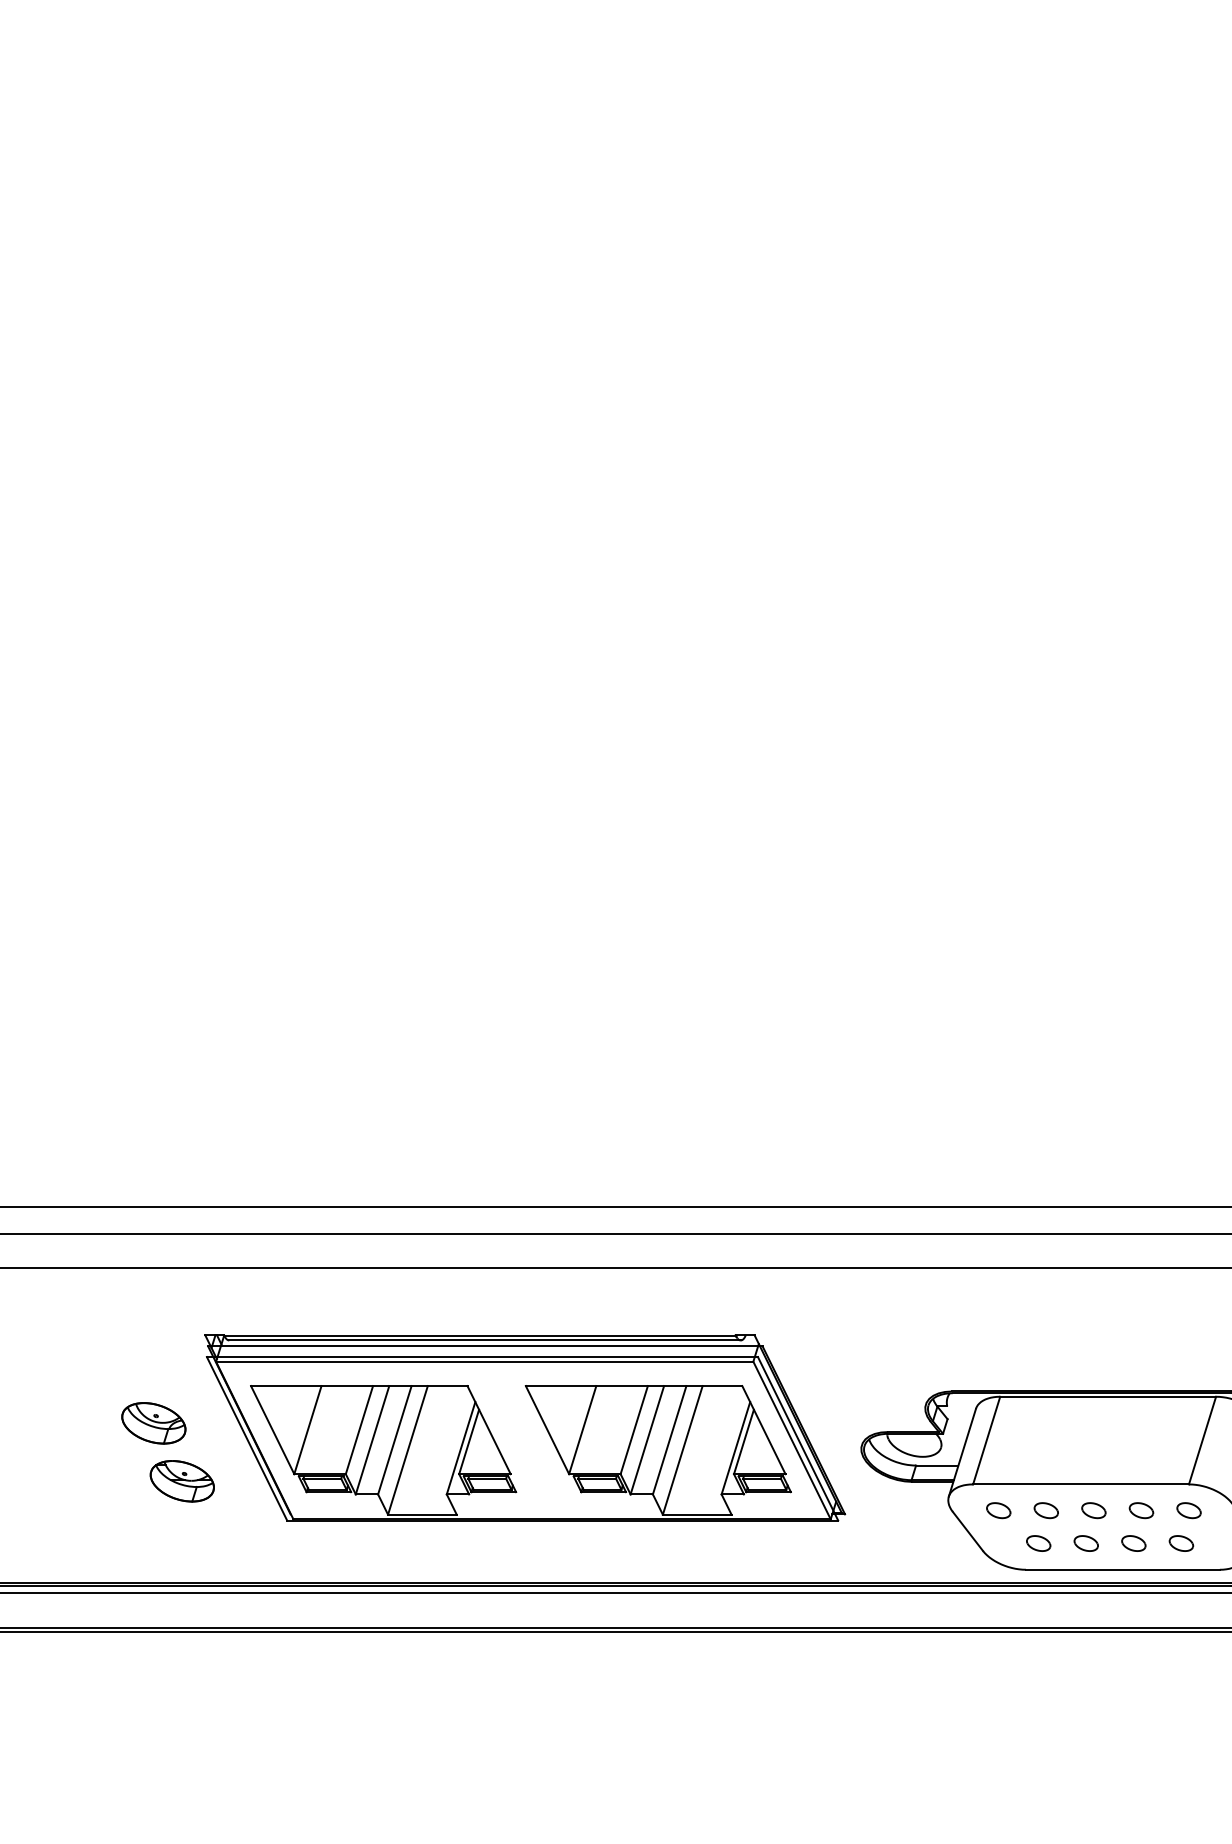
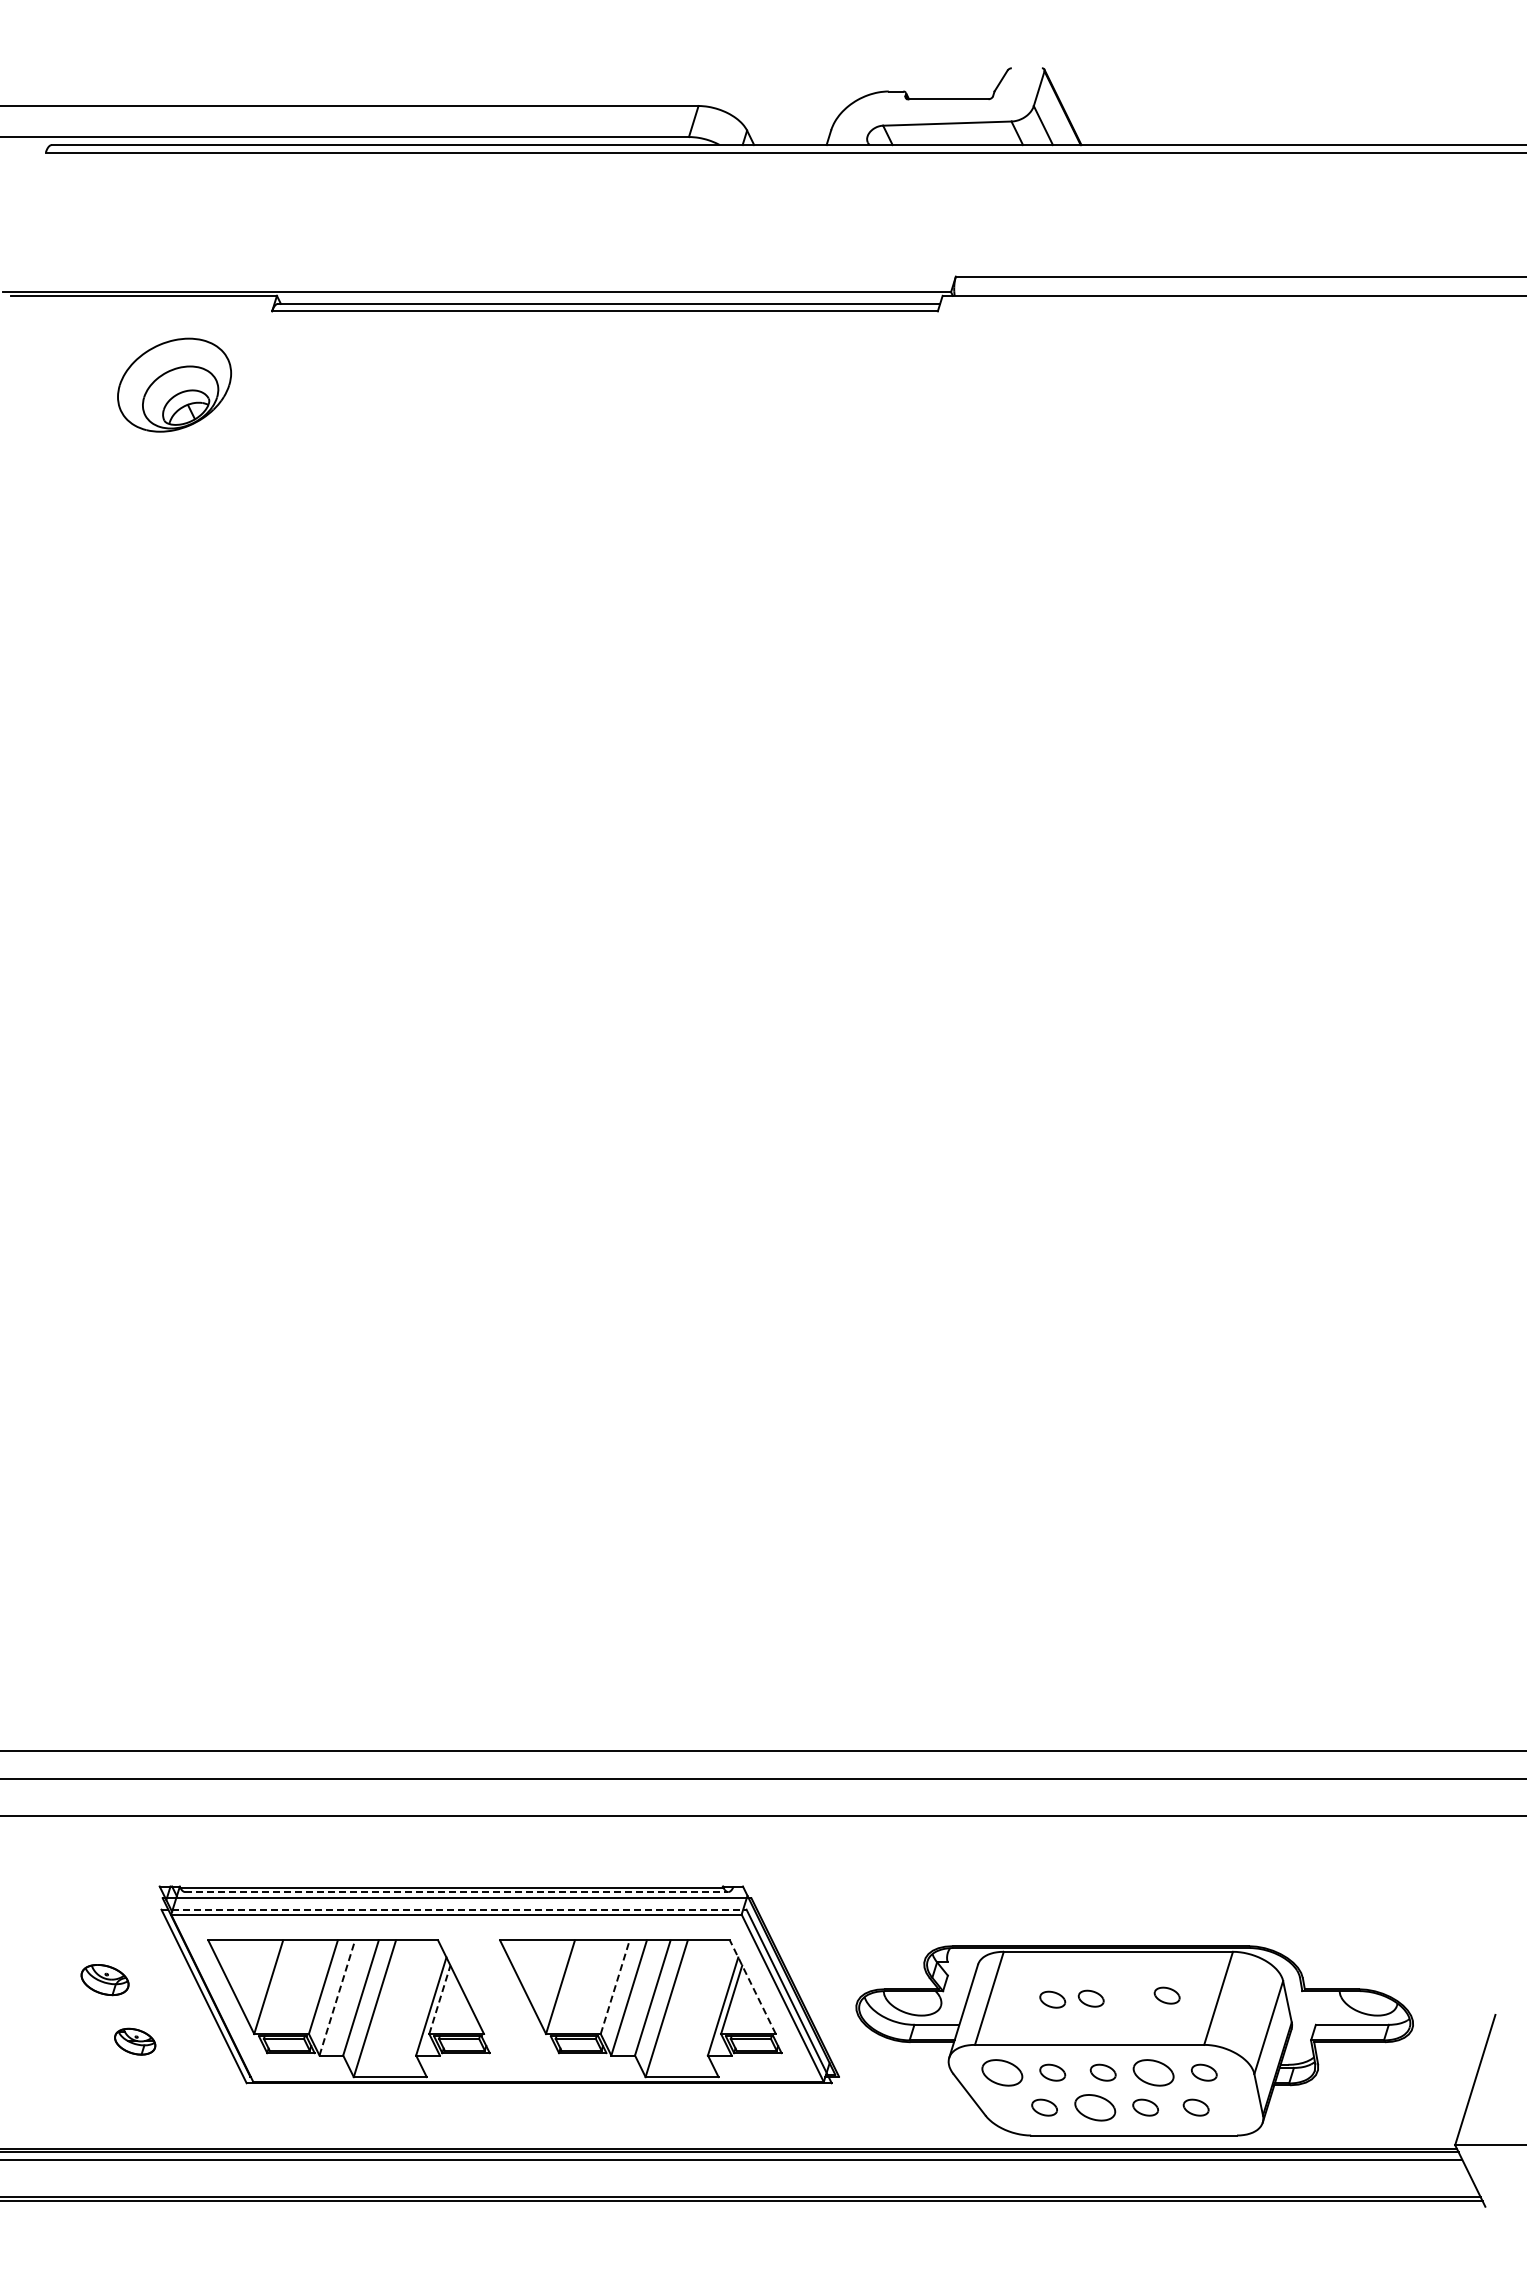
line: (484, 1340) -> (456, 1892), solid -> dashed
line: (482, 1356) -> (454, 1909), solid -> dashed
part: (153, 1422) -> (104, 1979), size x0.7
line: (763, 1429) -> (752, 1986), solid -> dashed
line: (634, 1430) -> (615, 1987), solid -> dashed
part: (1153, 1437) -> (1166, 1995), added
line: (372, 1439) -> (337, 1997), solid -> dashed
part: (1081, 1440) -> (1090, 1998), added
line: (468, 1441) -> (439, 1999), solid -> dashed
part: (1046, 1441) -> (1052, 1999), added
part: (181, 1481) -> (134, 2041), size x0.6
part: (998, 1510) -> (1001, 2072), size x1.6
part: (1141, 1510) -> (1153, 2072), size x1.6
part: (1085, 1543) -> (1094, 2107), size x1.6

